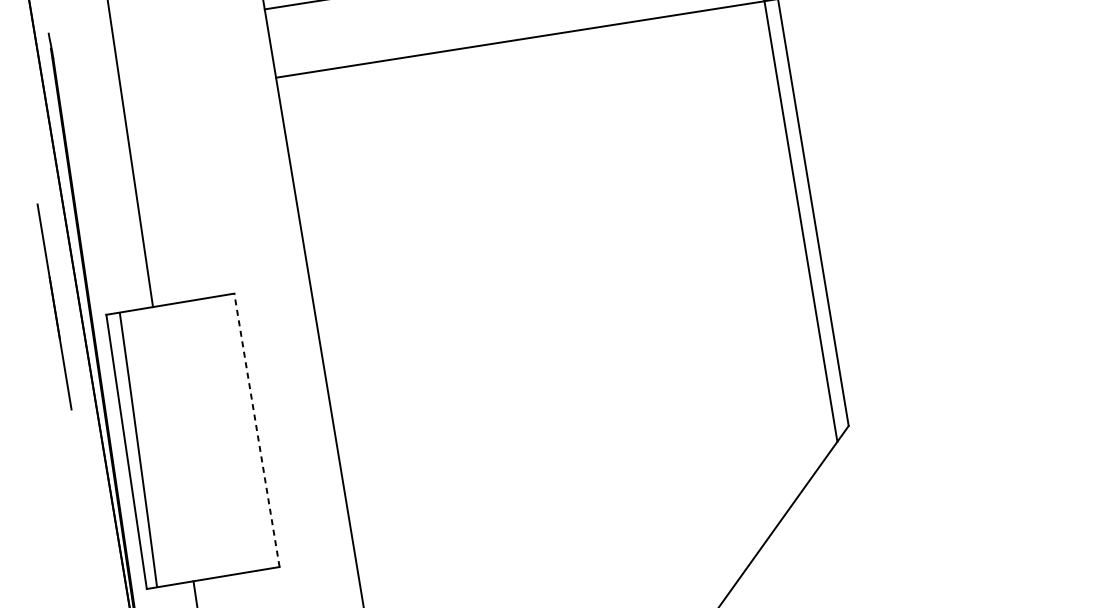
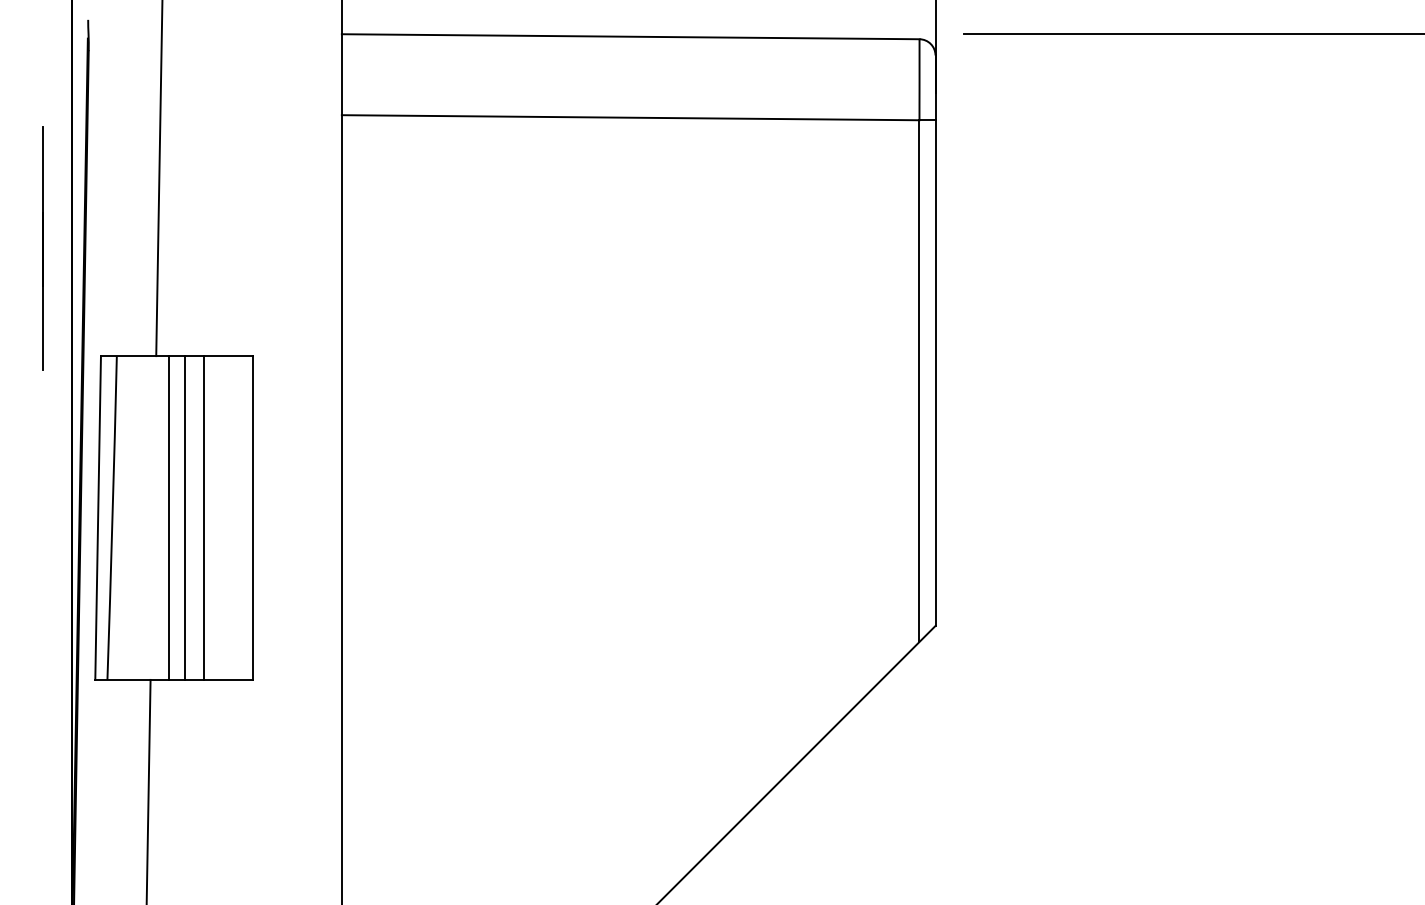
line: (54, 307) -> (42, 248), moved
line: (257, 430) -> (252, 518), dashed -> solid
line: (216, 436) -> (204, 517), added
line: (199, 439) -> (184, 517), added
line: (186, 441) -> (169, 517), added

